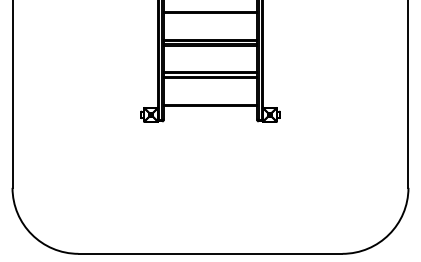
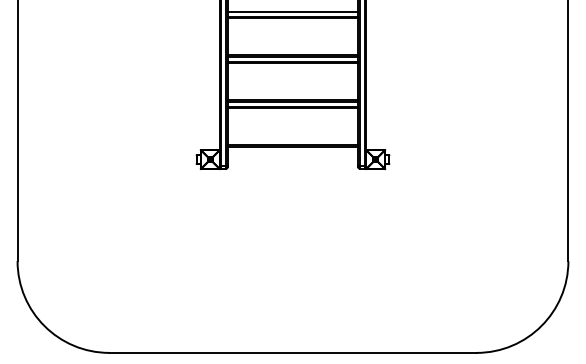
line: (210, 8) -> (292, 11), added

